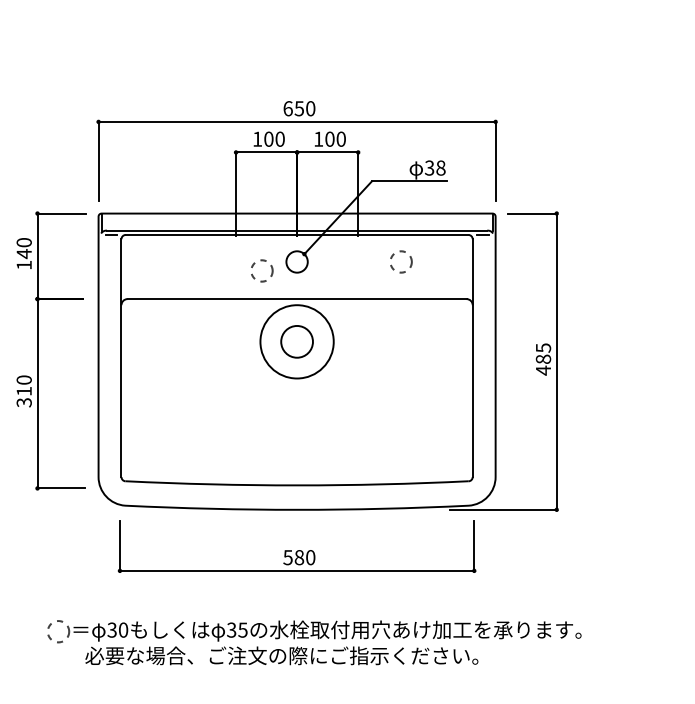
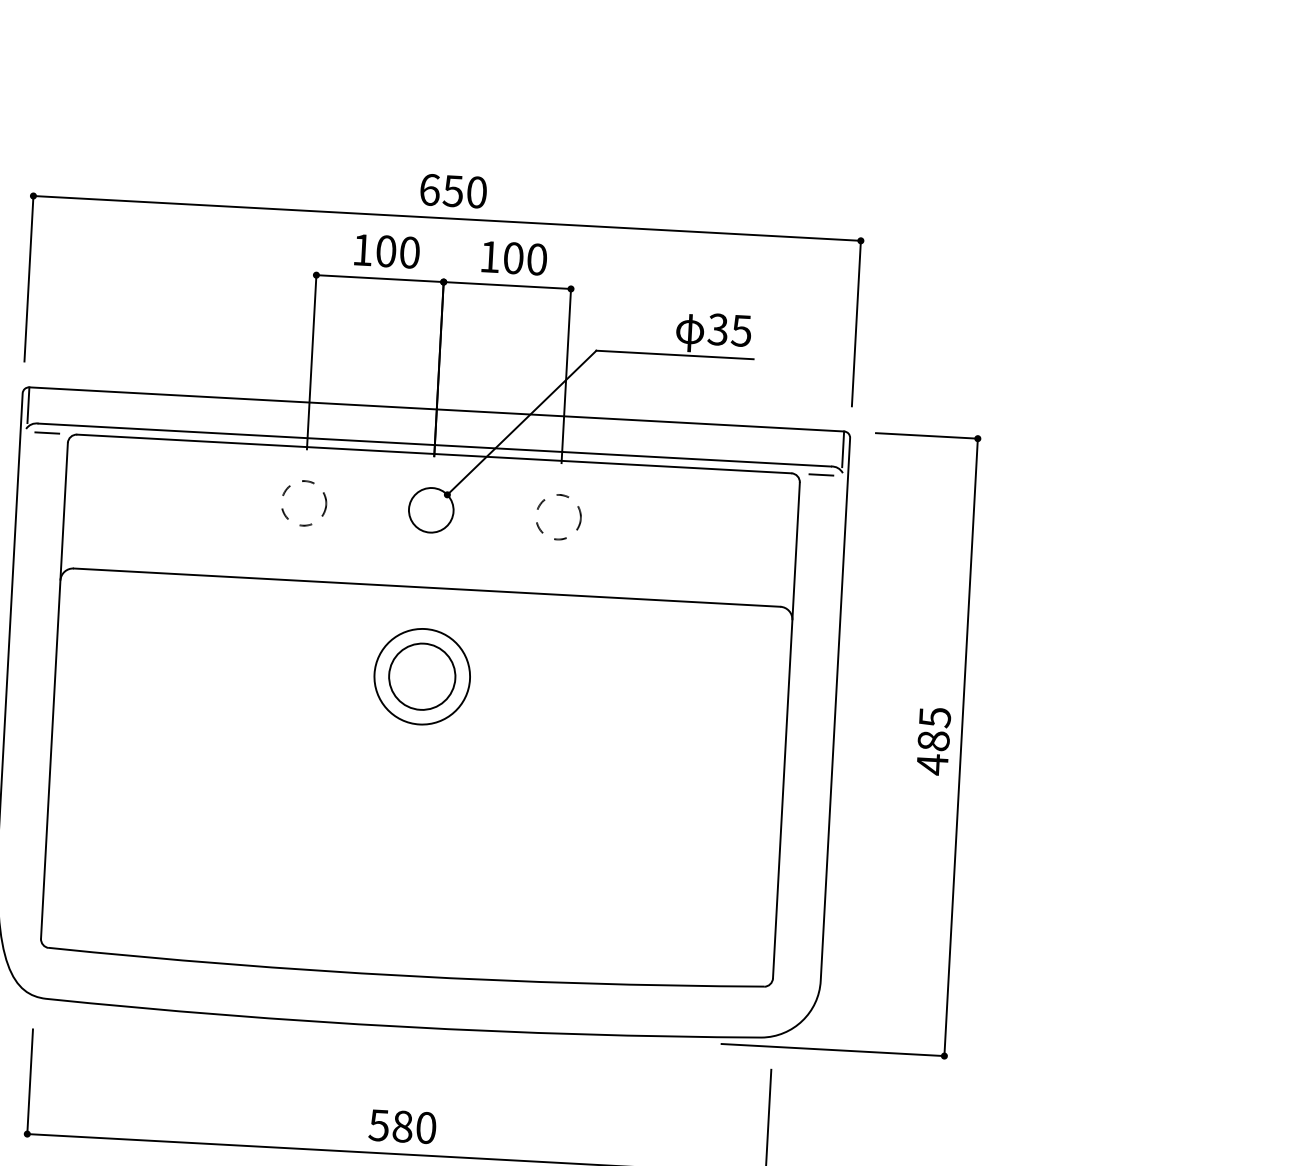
text: (440, 167) -> (740, 329), 38 -> 35
circle: (401, 261) -> (559, 516), moved
circle: (262, 270) -> (305, 502), moved
circle: (297, 341) -> (423, 676), size x0.62

